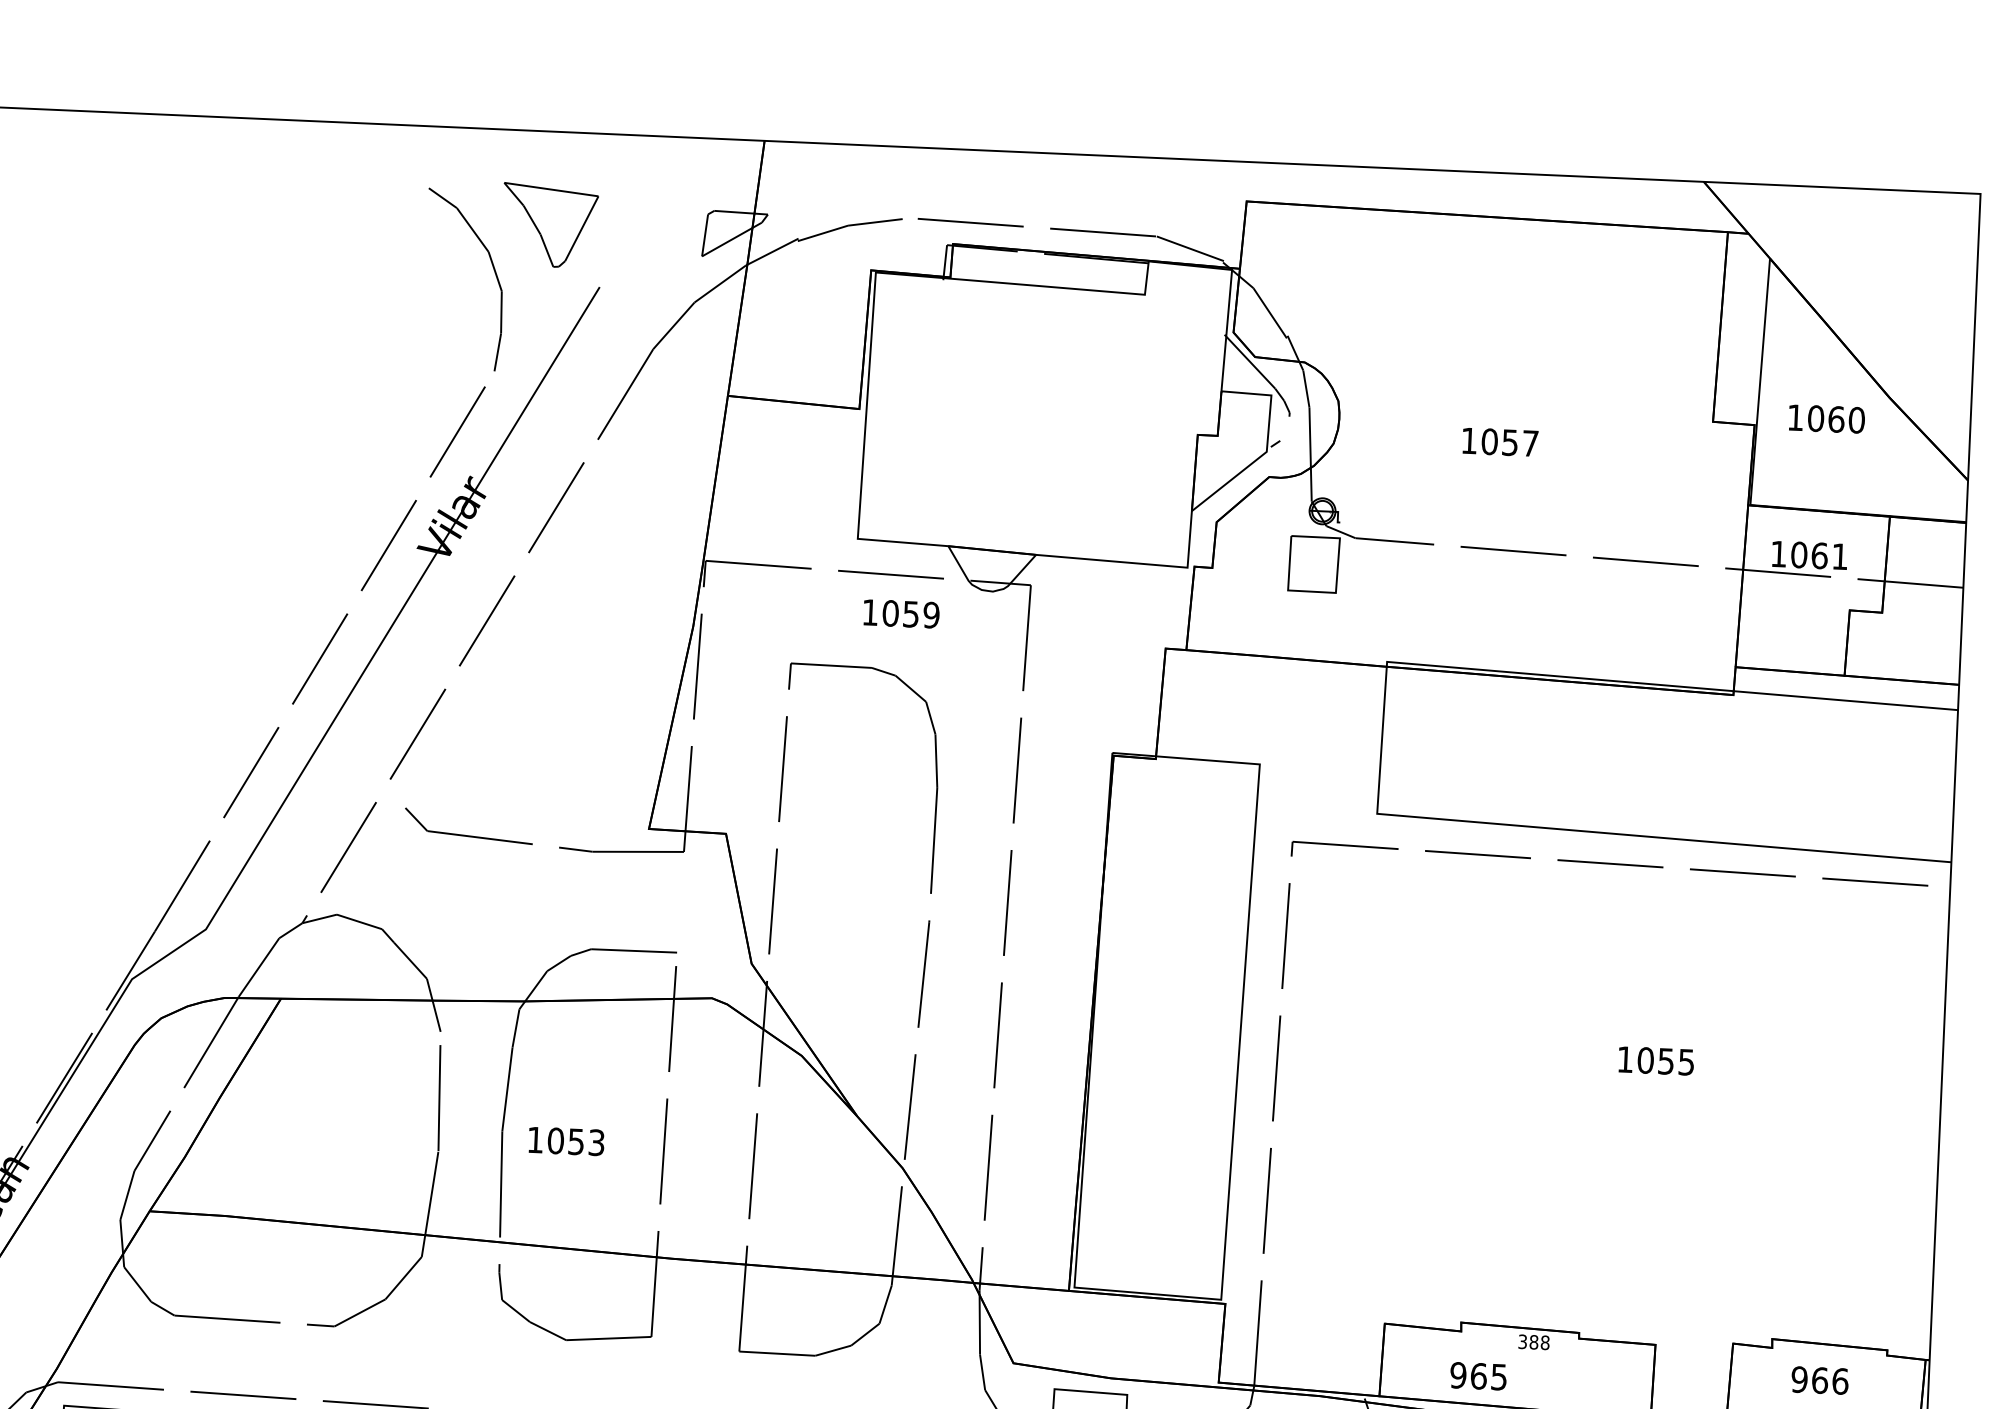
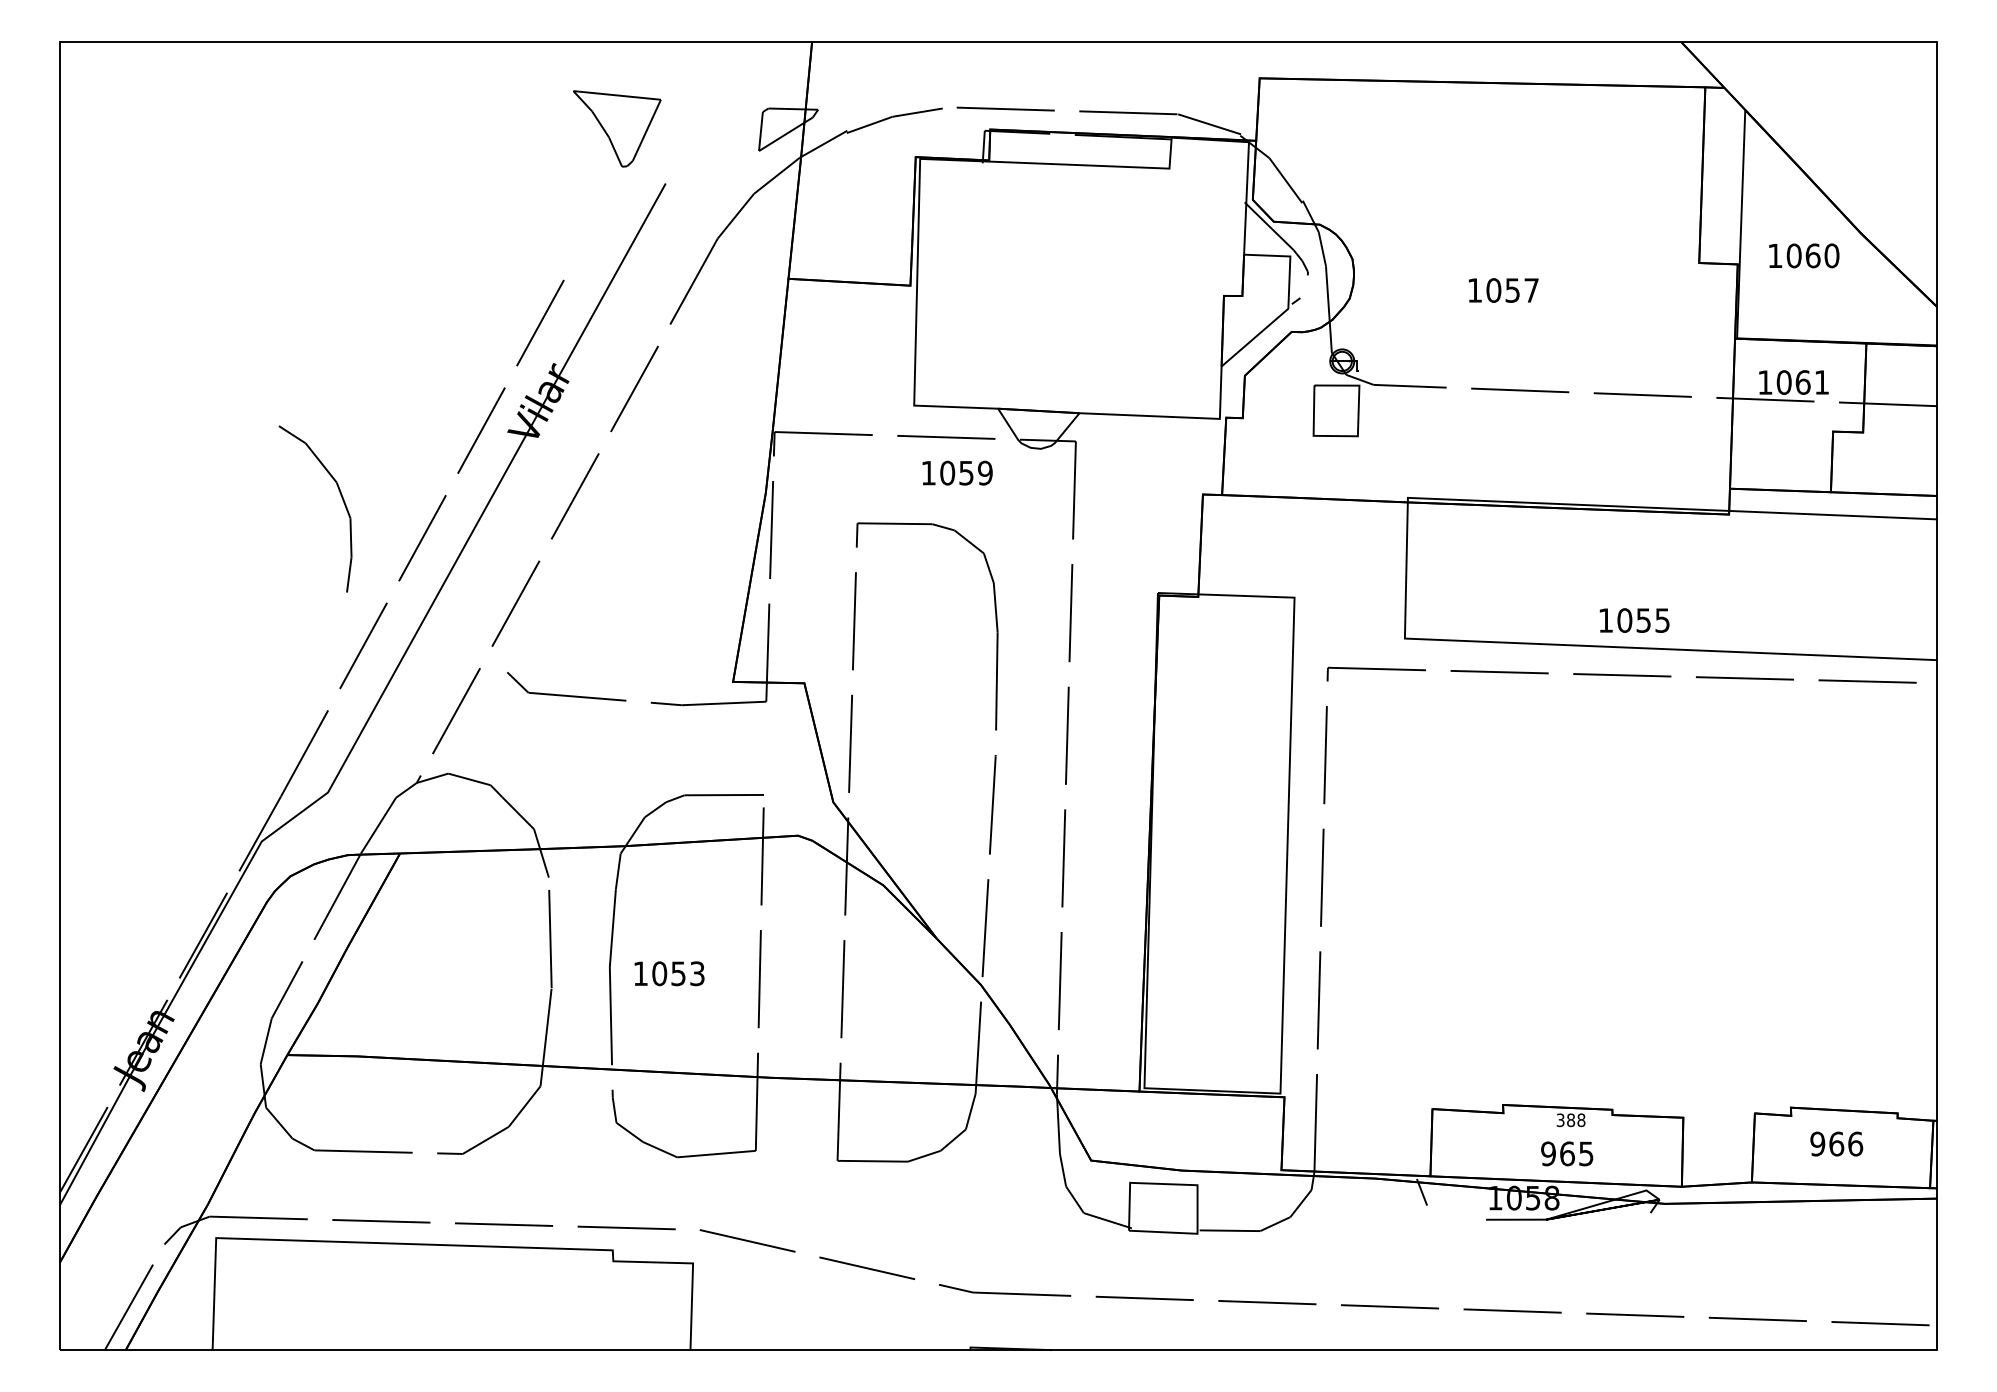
part: (493, 269) -> (341, 498), moved
text: (1656, 1060) -> (1634, 620), moved
text: (1478, 1375) -> (1567, 1153), moved

